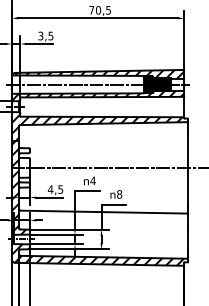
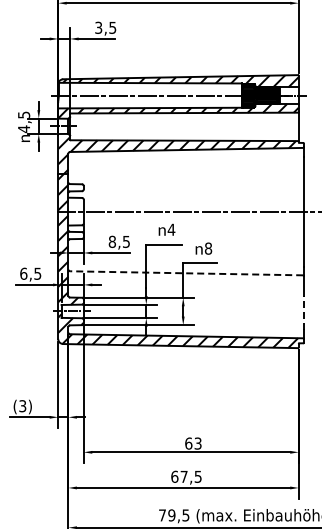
text: (50, 189) -> (112, 241), 4,5 -> 8,5
line: (103, 212) -> (186, 273), solid -> dashed
line: (187, 240) -> (303, 312), solid -> dashed

